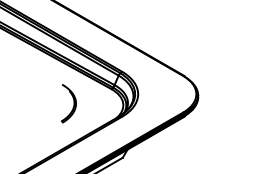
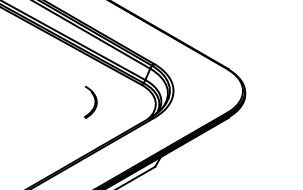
part: (68, 103) -> (90, 102), size x0.7

